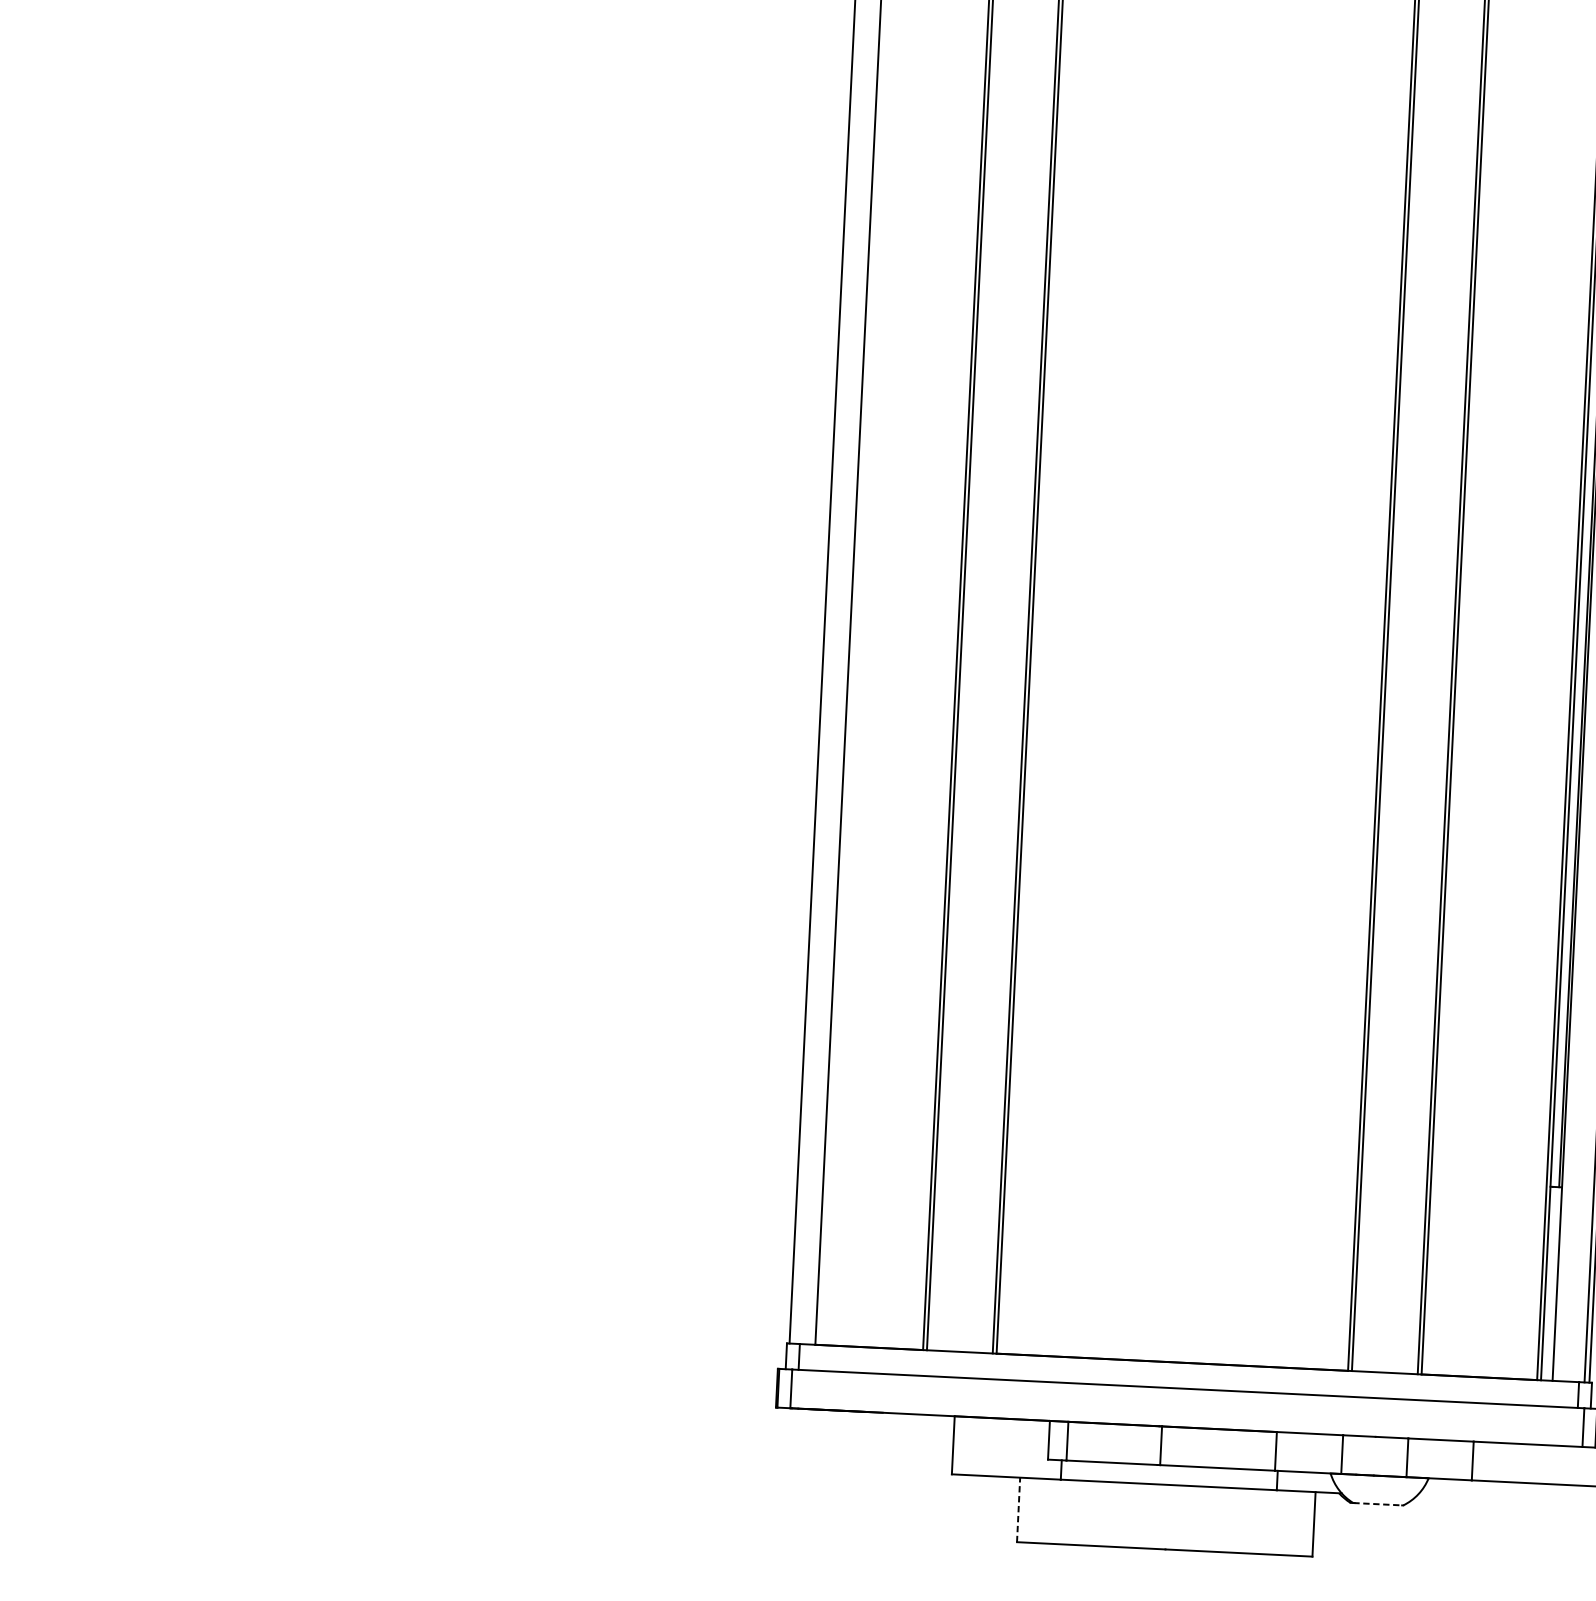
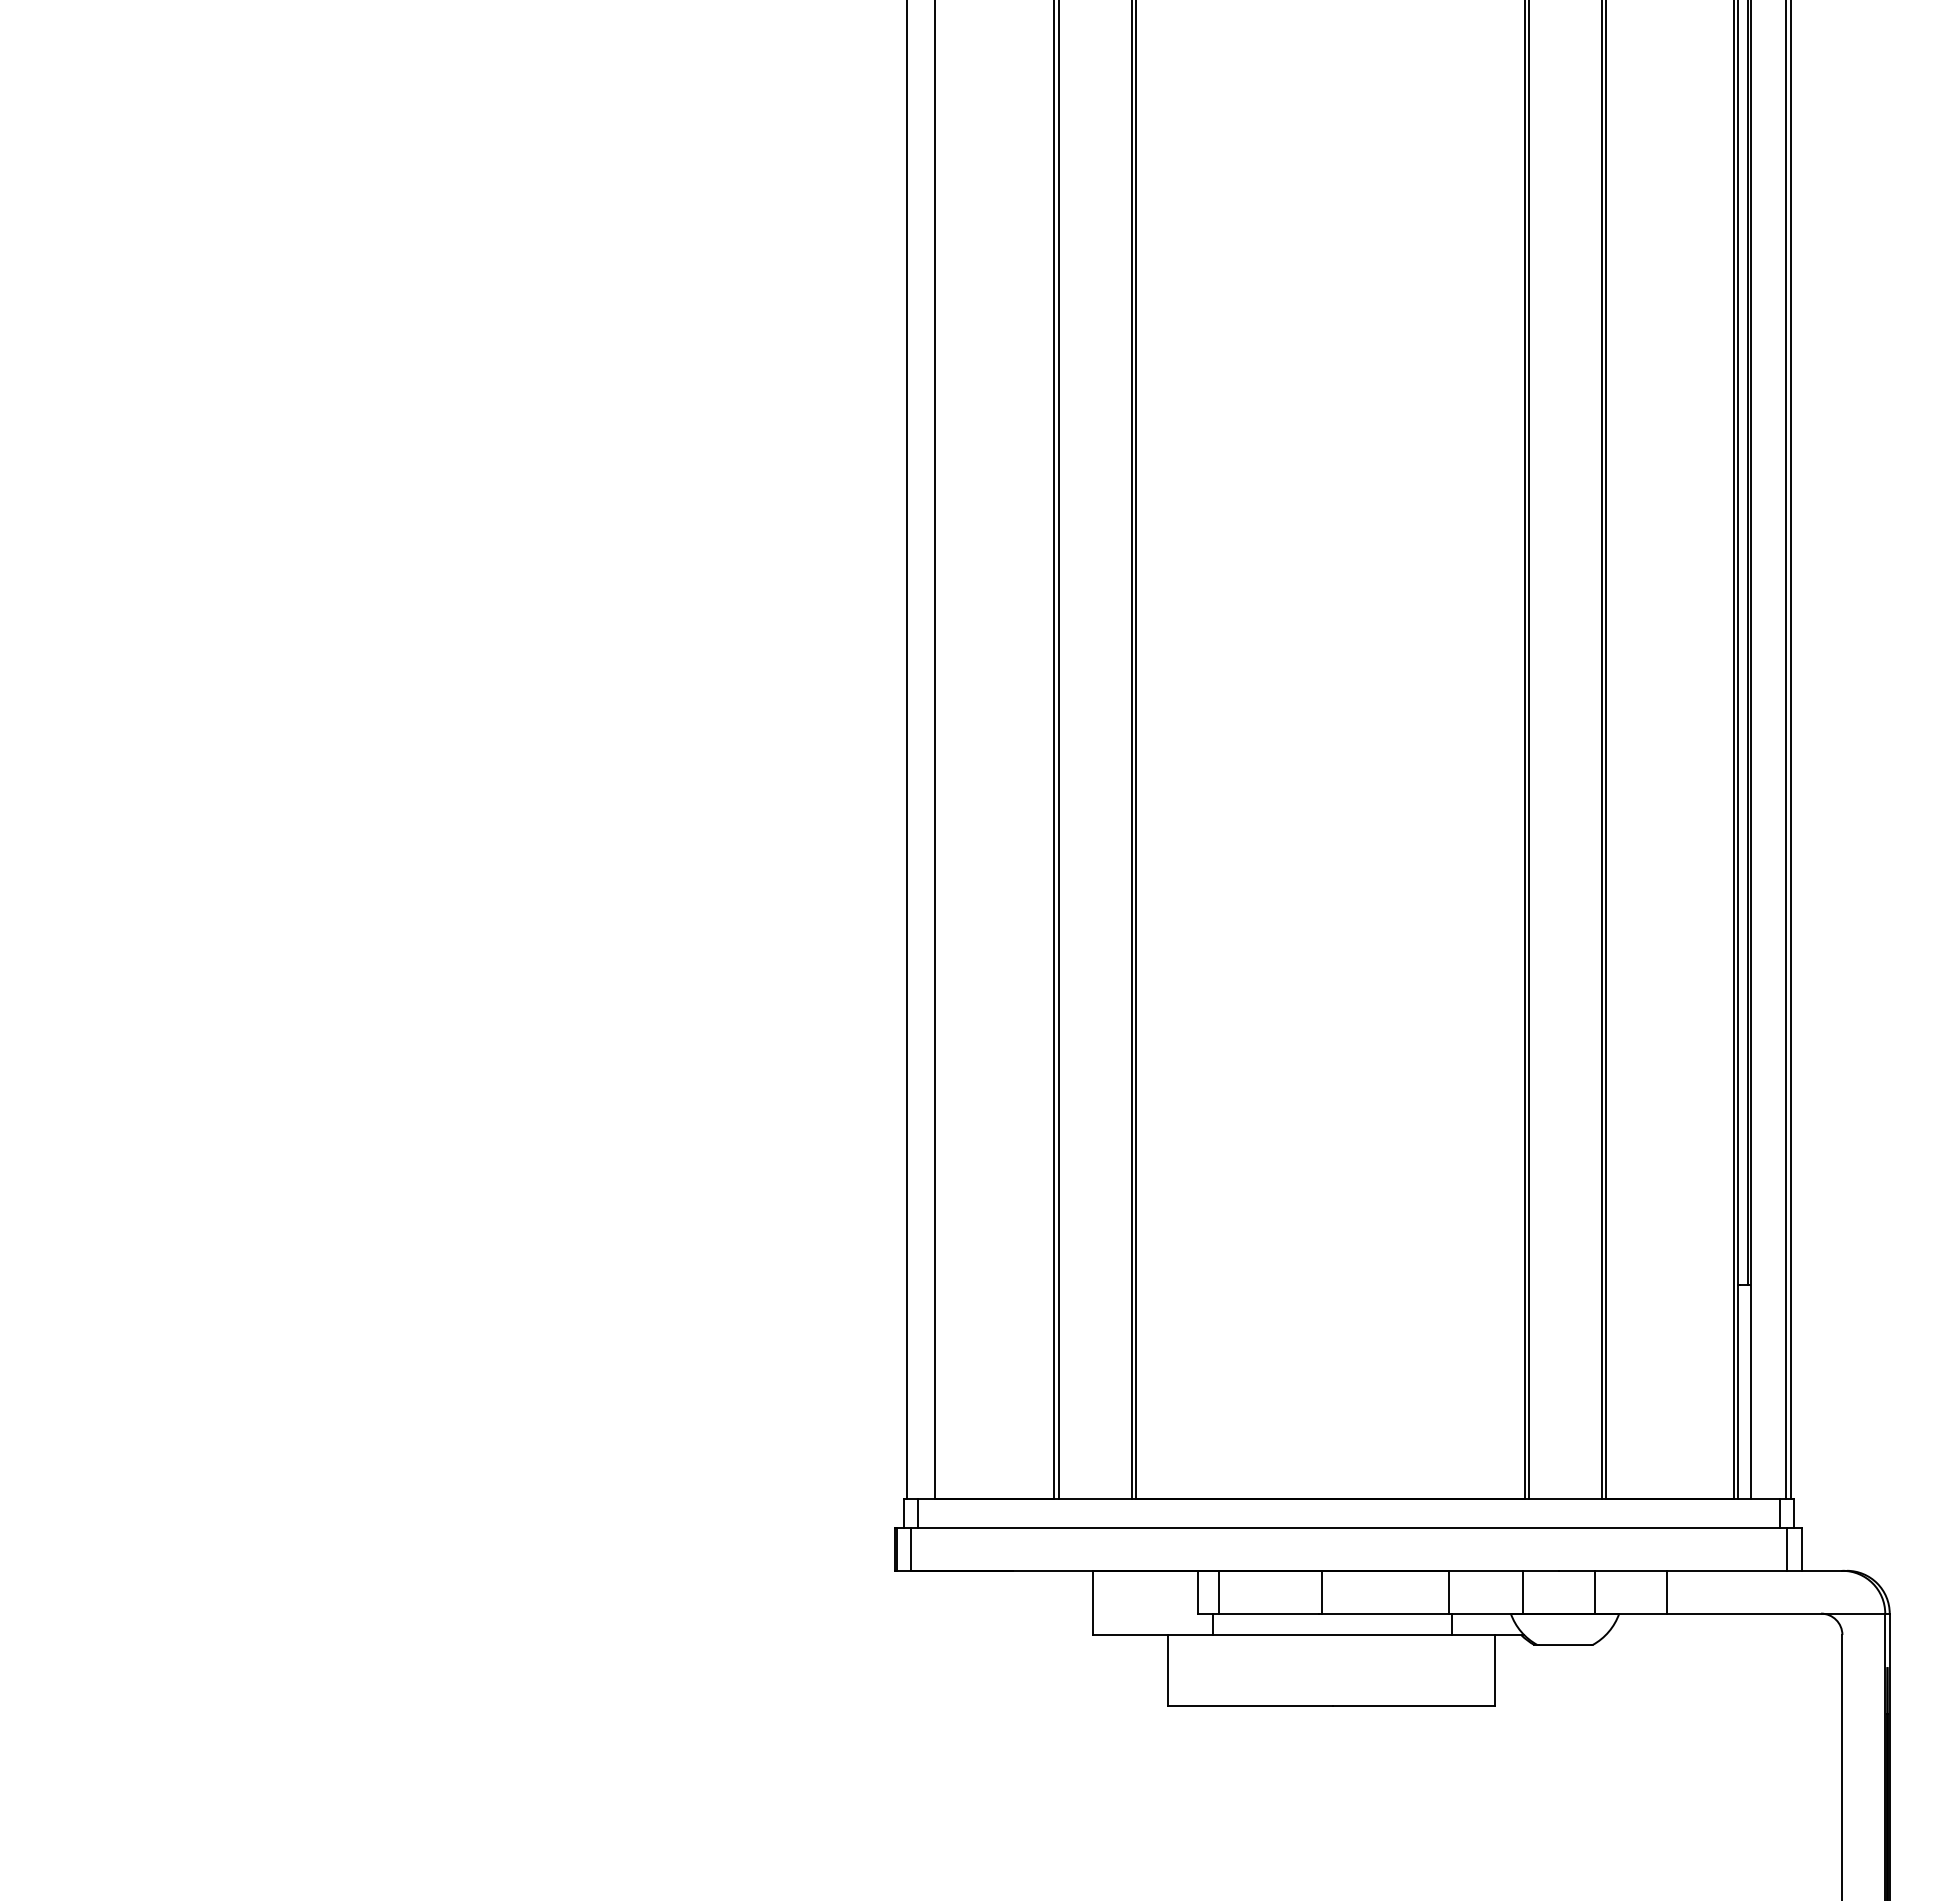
line: (1377, 1504) -> (1564, 1645), dashed -> solid
line: (1018, 1509) -> (1168, 1670), dashed -> solid

